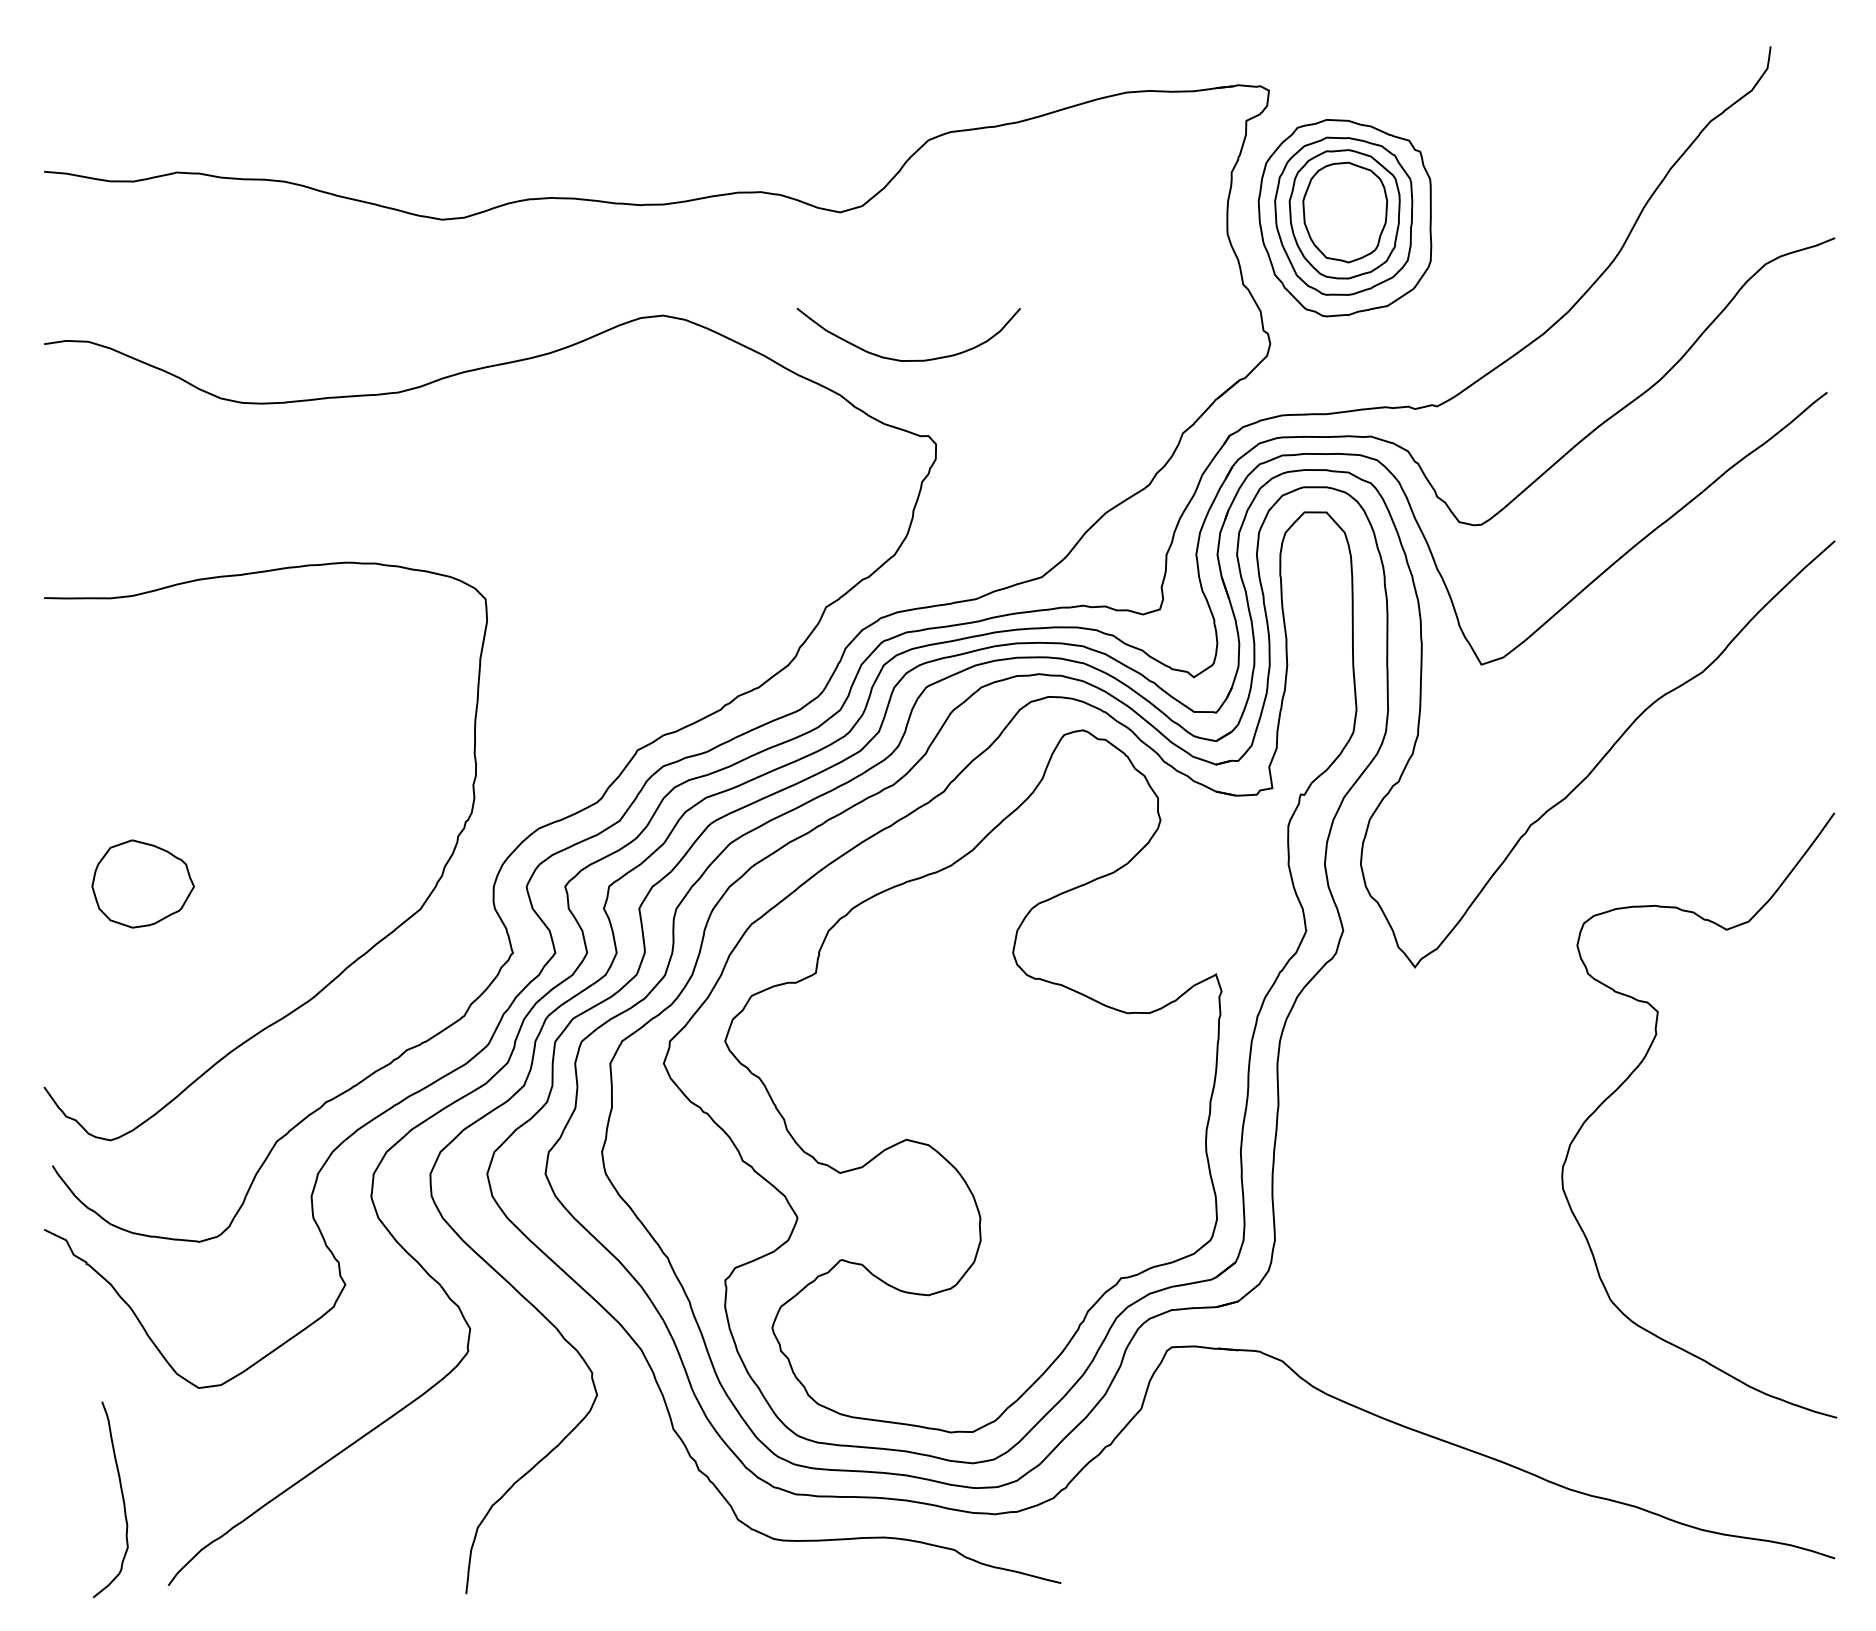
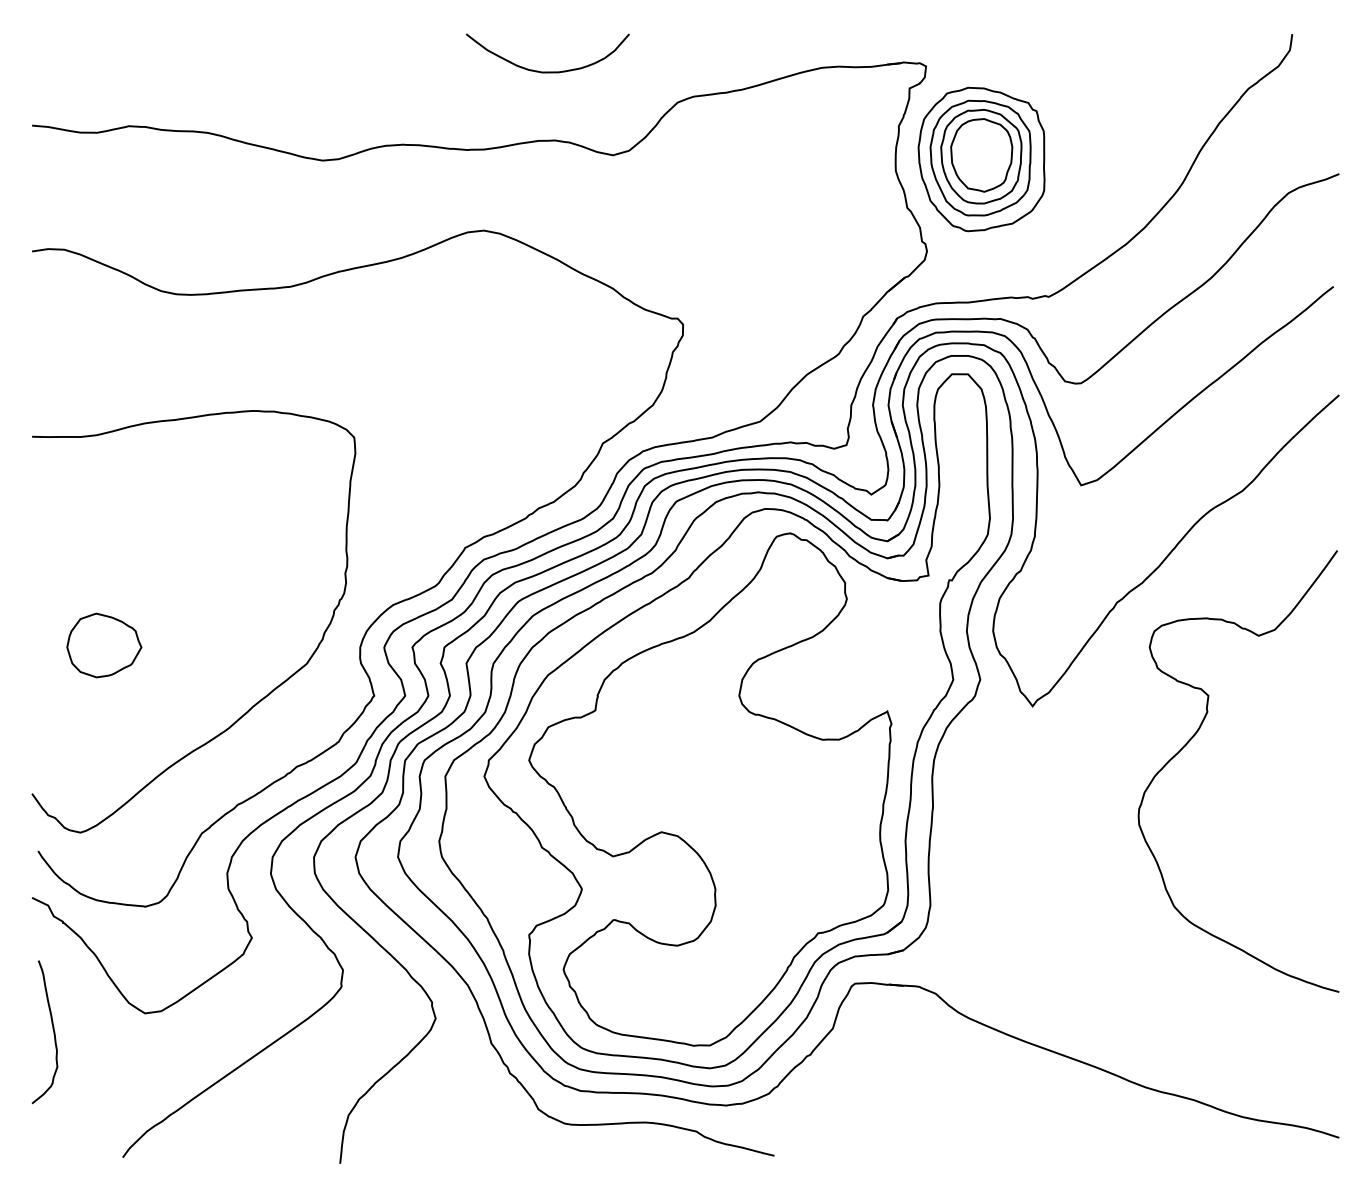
curve: (908, 360) -> (547, 72), moved
curve: (1639, 1066) -> (1195, 735), moved
curve: (121, 1495) -> (52, 1029), moved

